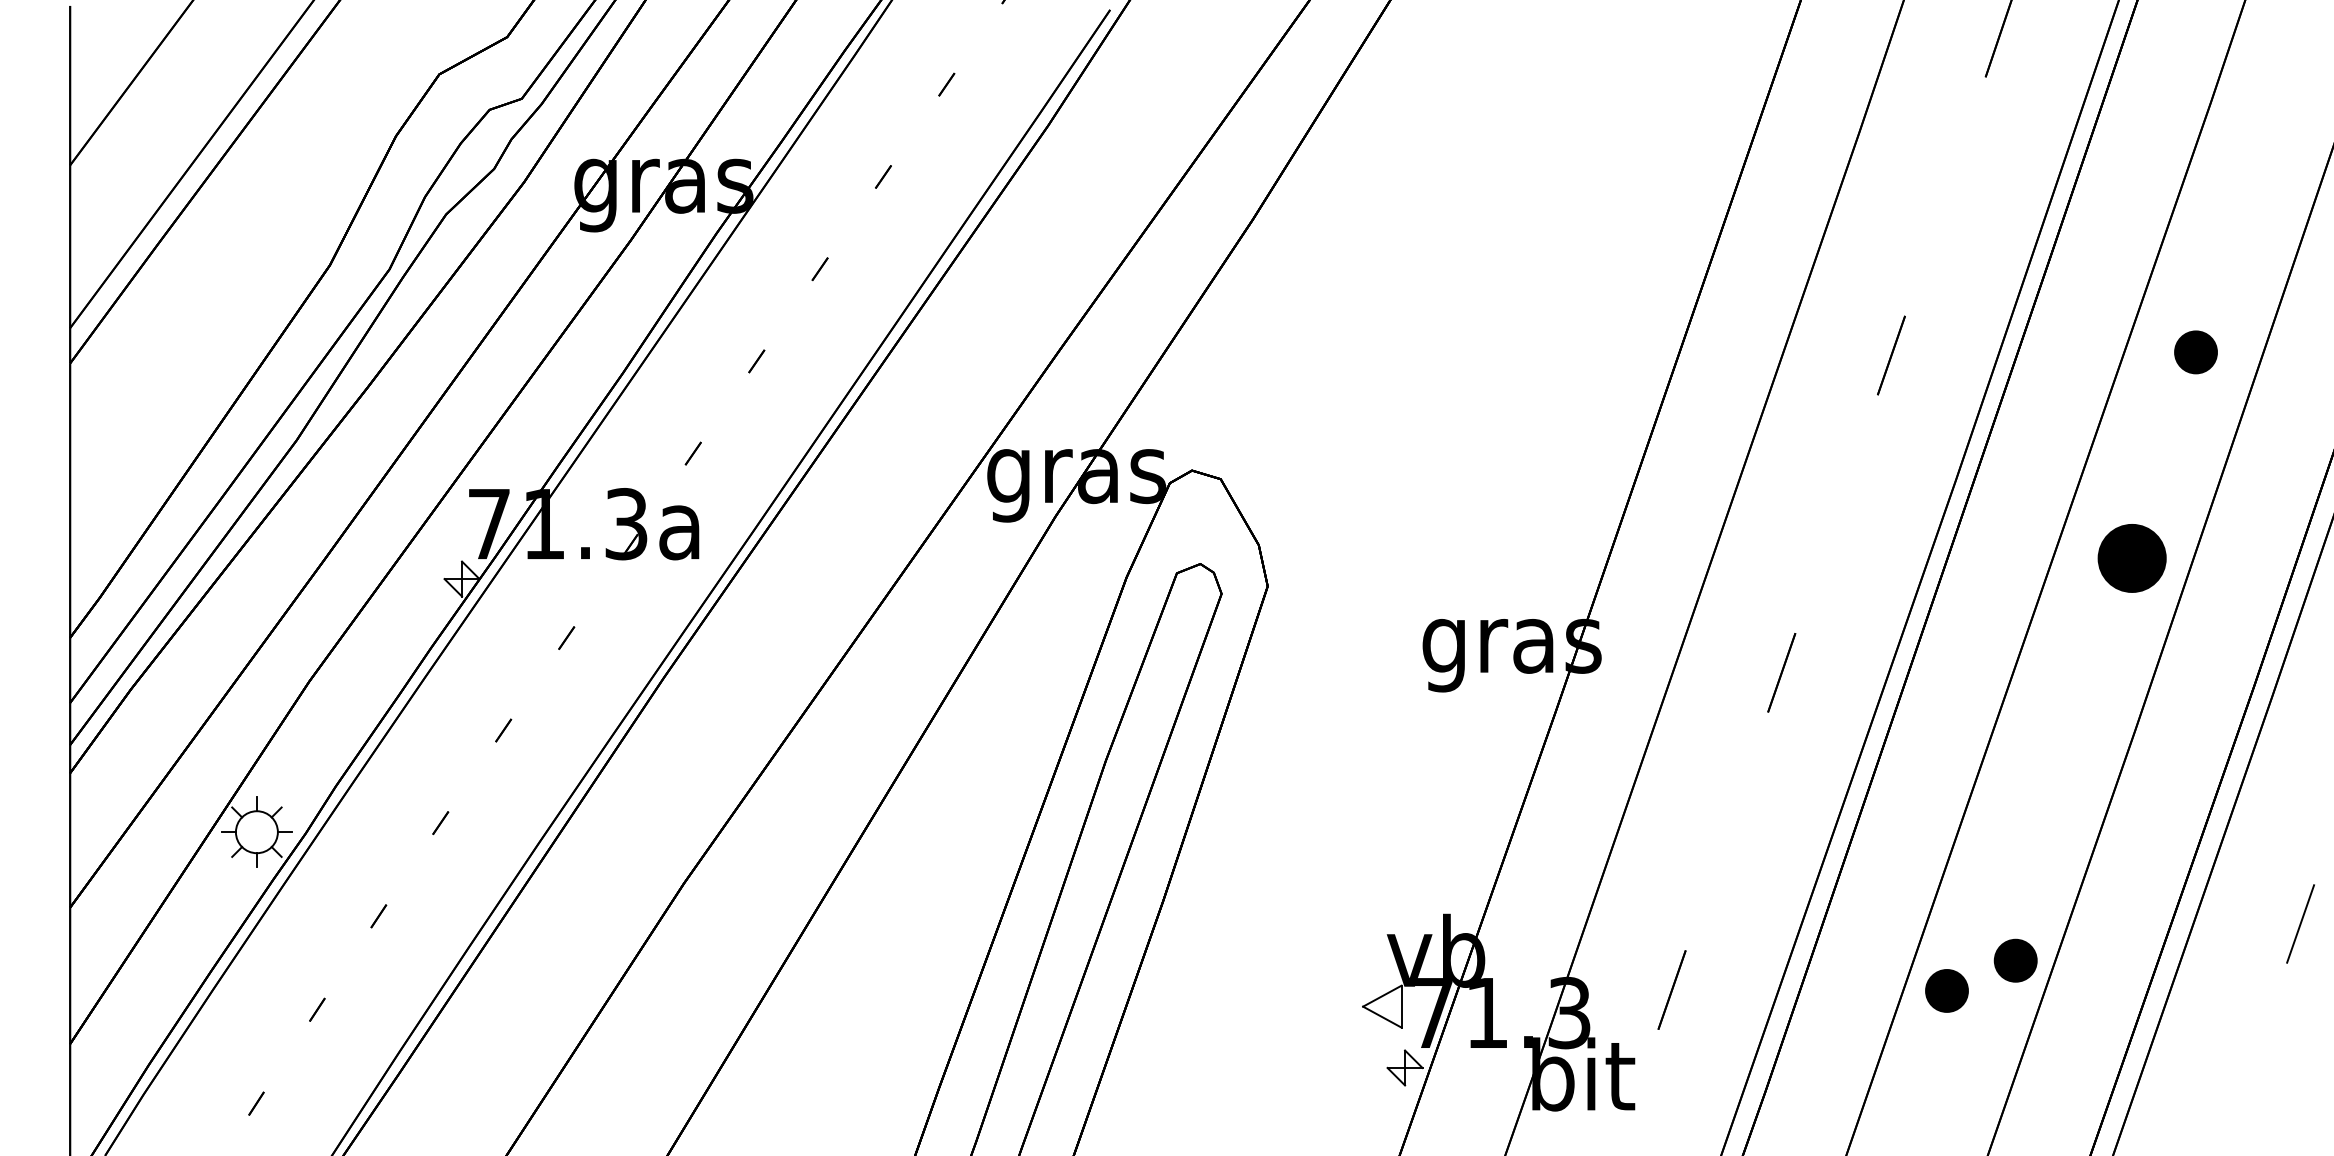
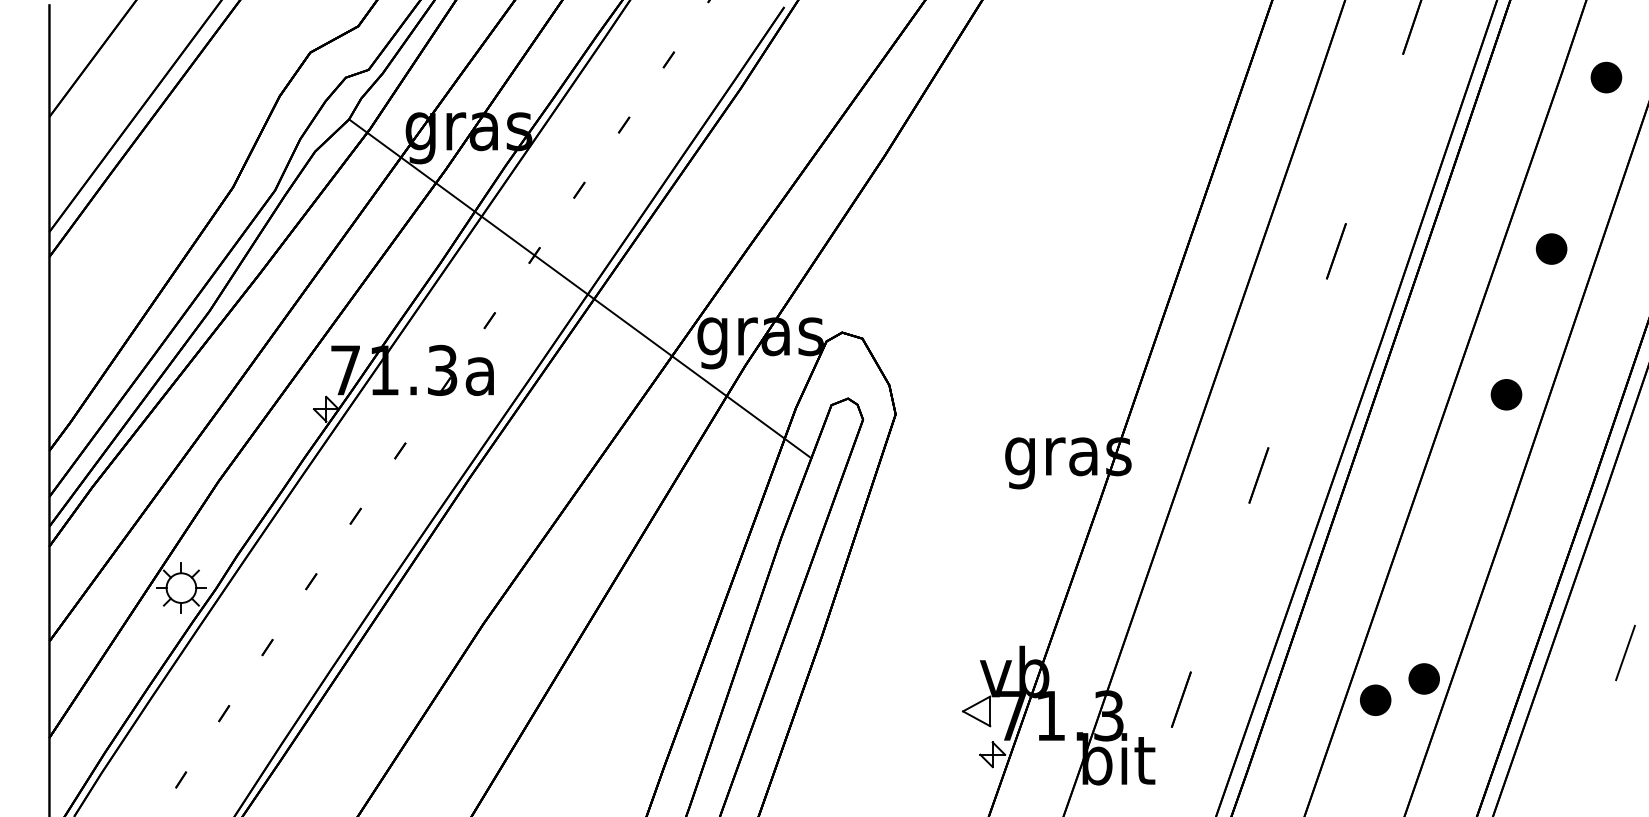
part: (2273, 109) -> (1606, 77), added
line: (821, 408) -> (580, 288), added
part: (2132, 558) -> (1506, 394), size x0.62

